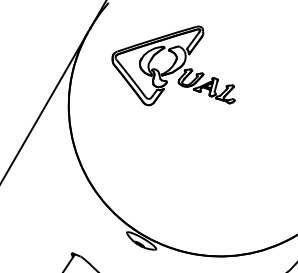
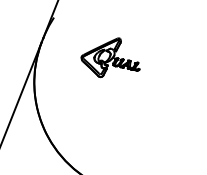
part: (173, 65) -> (109, 57), size x0.6

